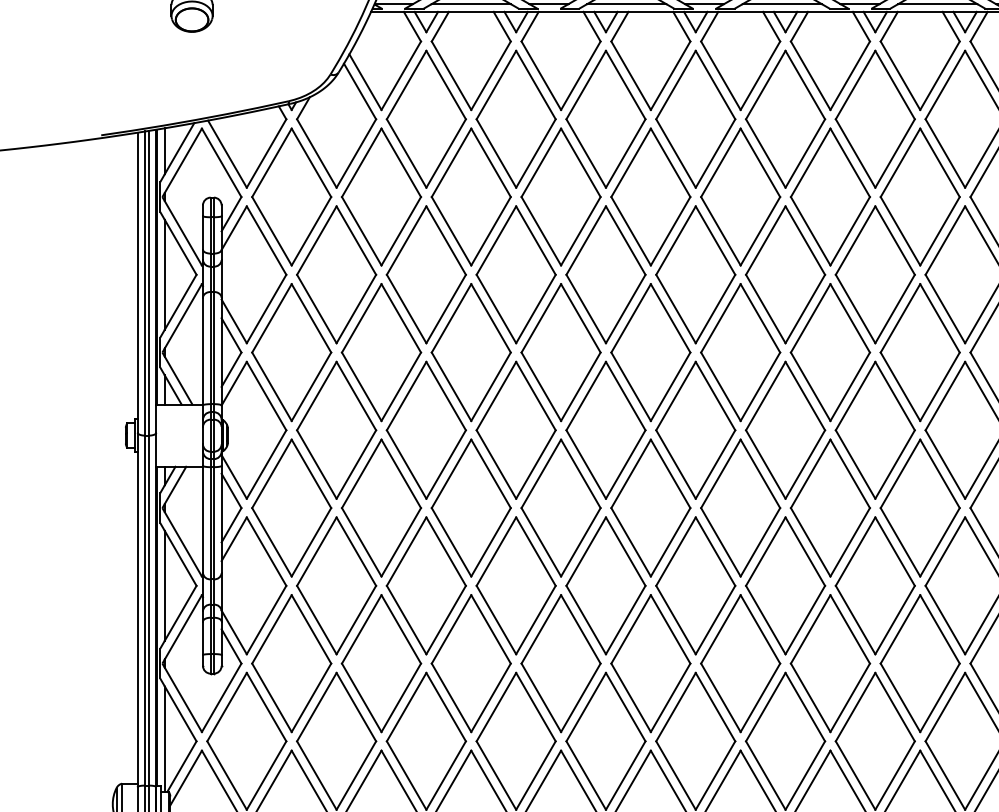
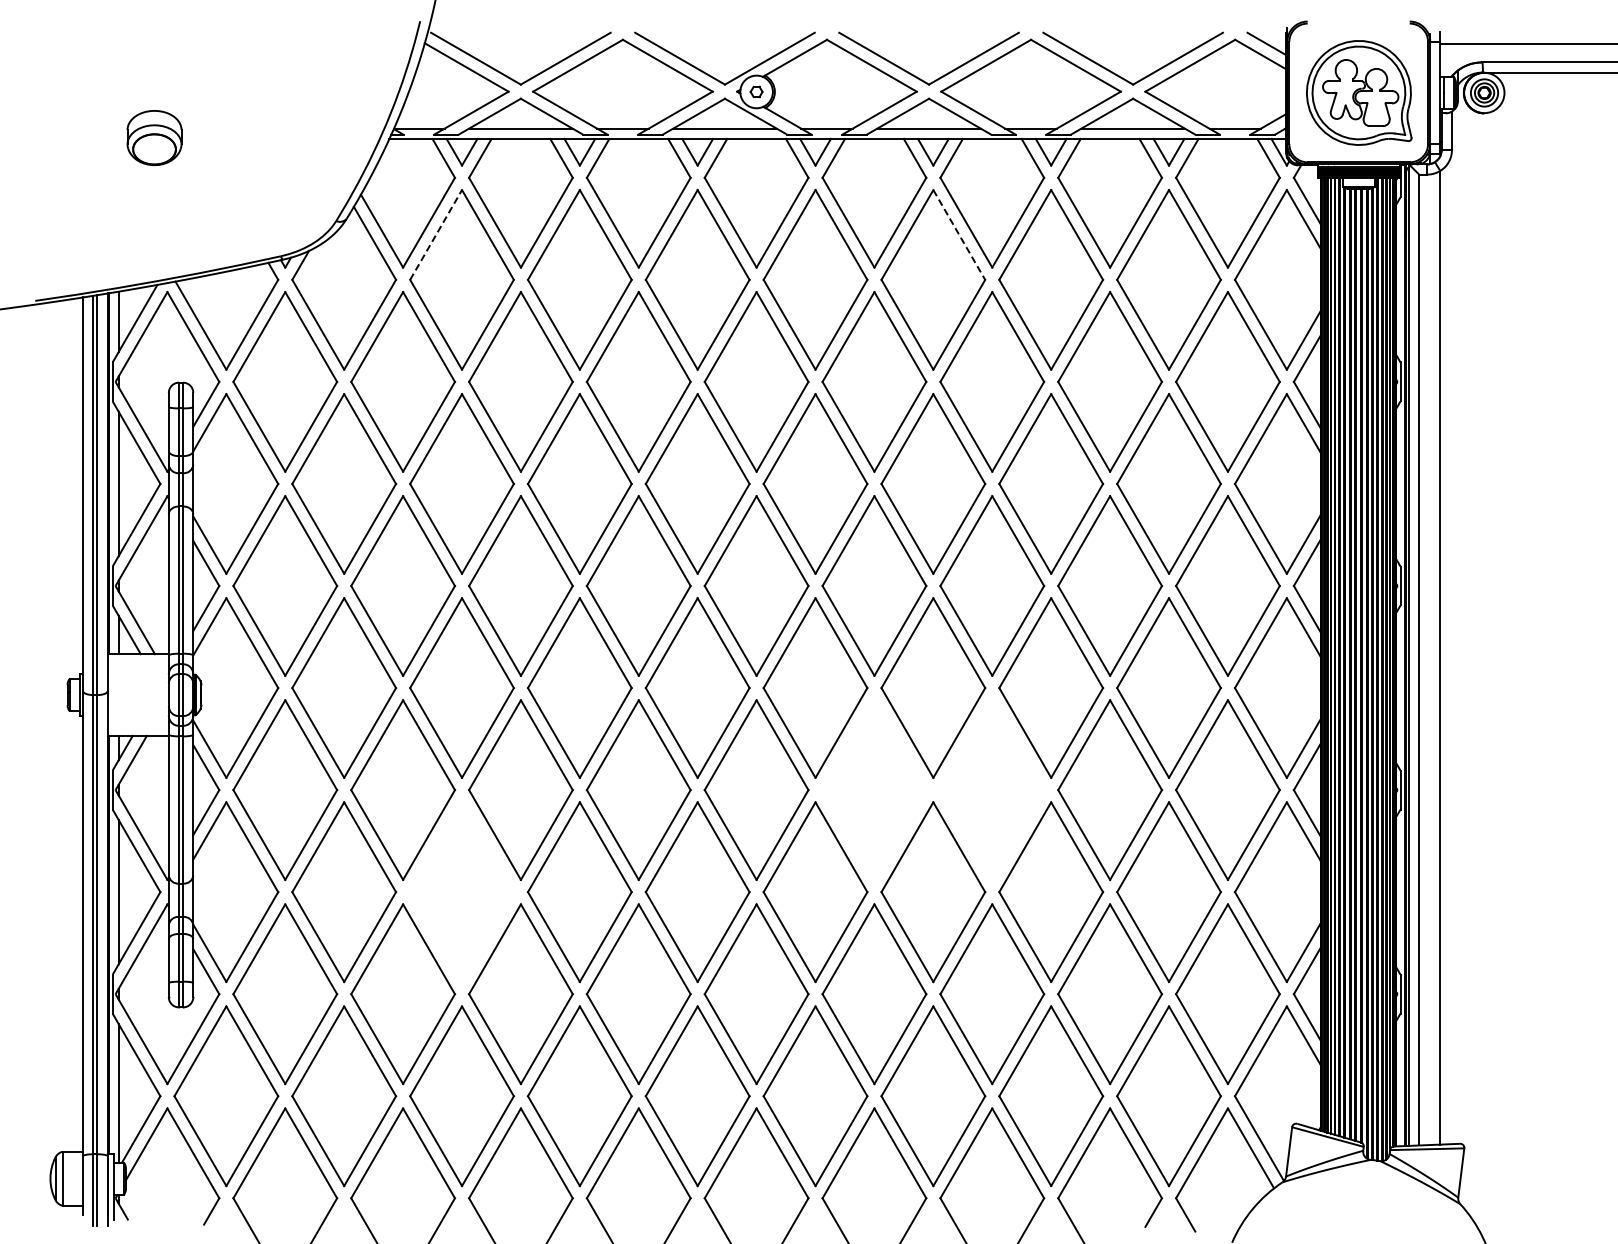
line: (406, 84) -> (436, 234), solid -> dashed
line: (805, 84) -> (959, 234), solid -> dashed
part: (740, 507) -> (874, 789), removed
part: (830, 507) -> (992, 789), removed
part: (425, 585) -> (461, 891), removed

